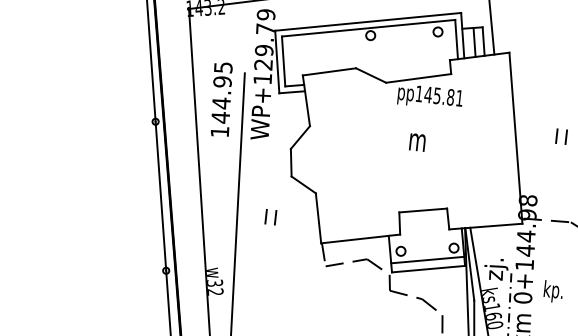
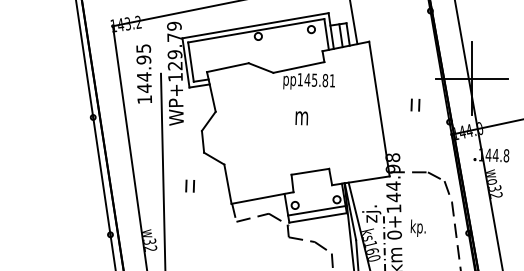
text: (220, 98) -> (143, 73), moved

